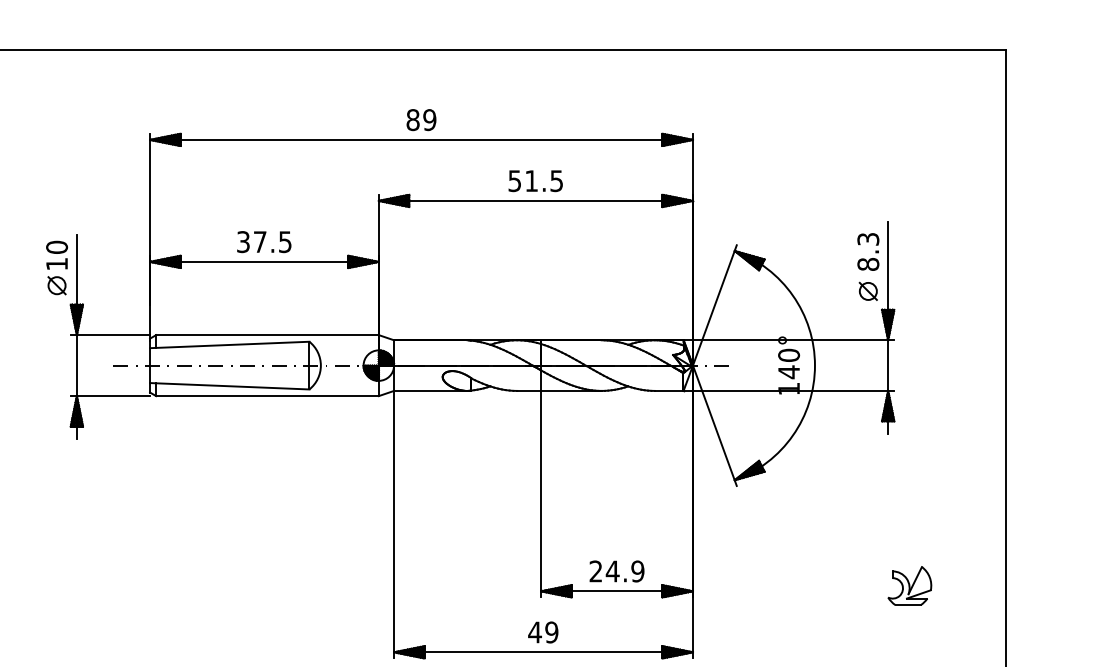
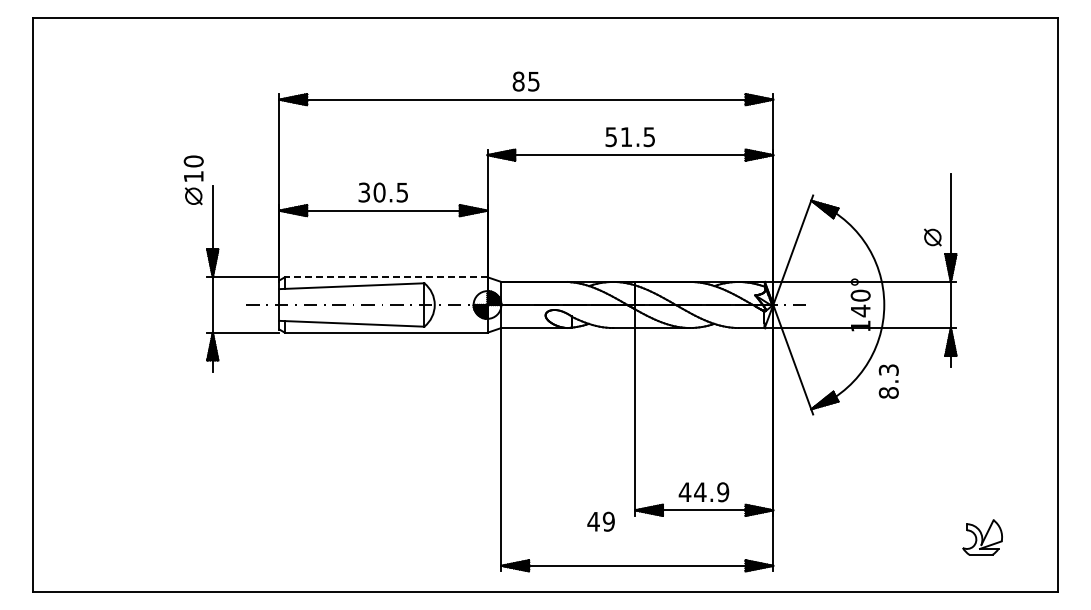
text: (429, 119) -> (533, 81), 89 -> 85
text: (260, 241) -> (379, 192), 37.5 -> 30.5
text: (867, 251) -> (888, 381), moved
part: (56, 268) -> (193, 180), moved
line: (266, 335) -> (385, 277), solid -> dashed
text: (595, 570) -> (684, 491), 24.9 -> 44.9
part: (909, 586) -> (982, 537), moved
text: (542, 632) -> (600, 521), moved

